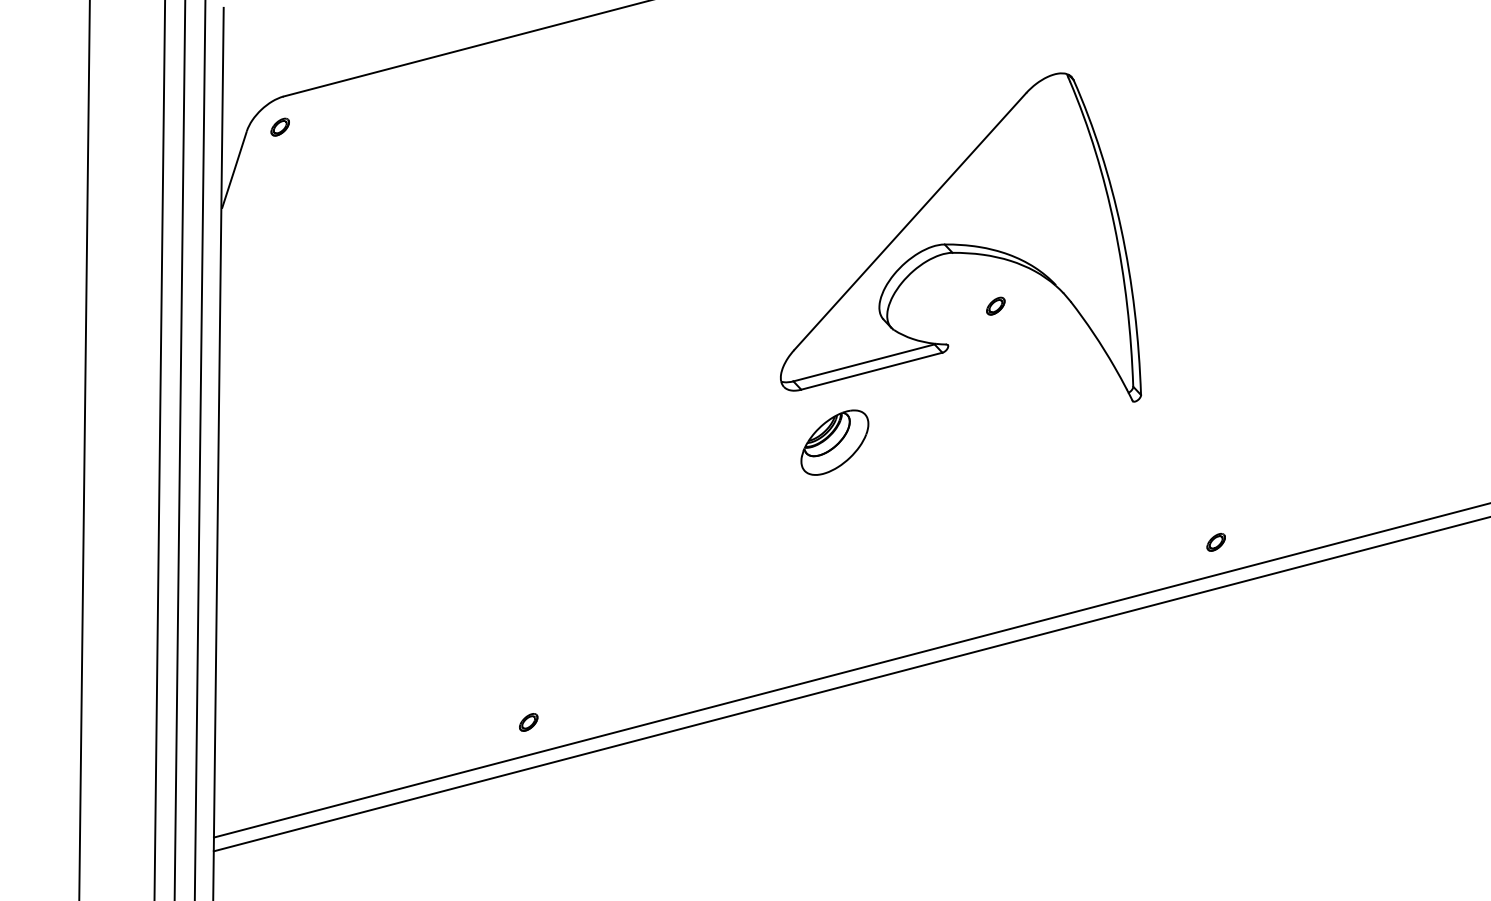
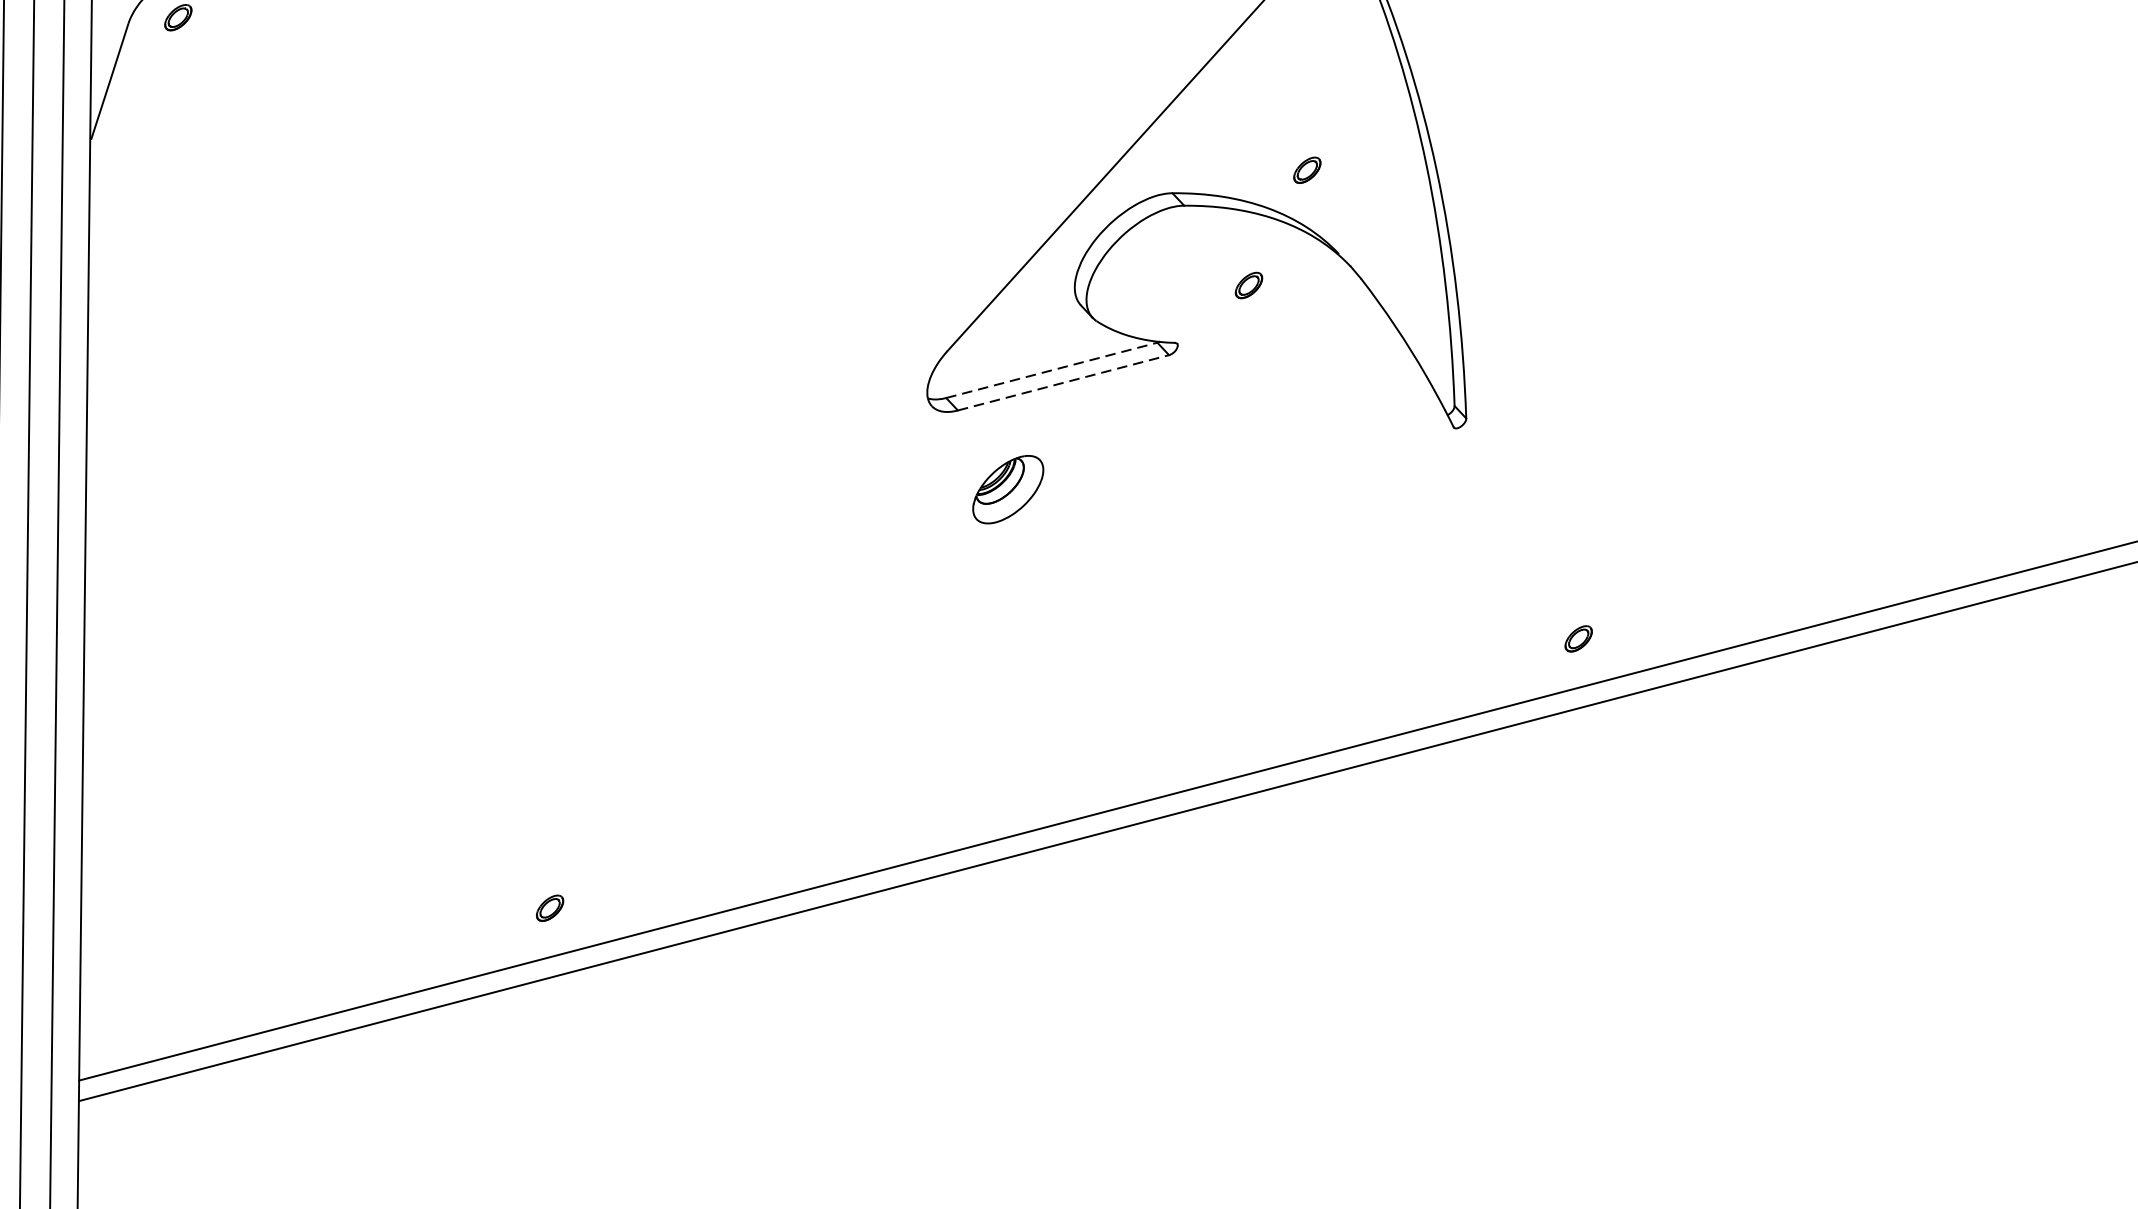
part: (1034, 228) -> (1306, 169), added
line: (864, 362) -> (1052, 369), solid -> dashed
line: (871, 371) -> (1062, 383), solid -> dashed
part: (834, 442) -> (1007, 489), size x0.7

